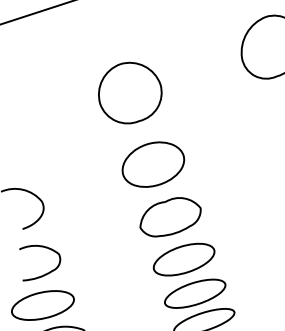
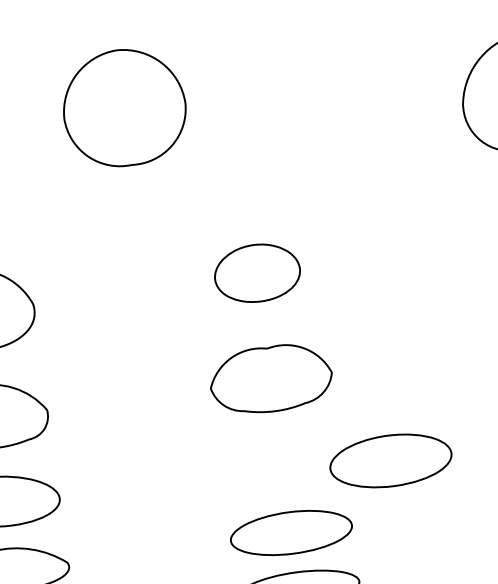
part: (130, 92) -> (125, 107), moved
part: (153, 164) -> (257, 273), size x0.7
part: (183, 259) -> (389, 460), moved

